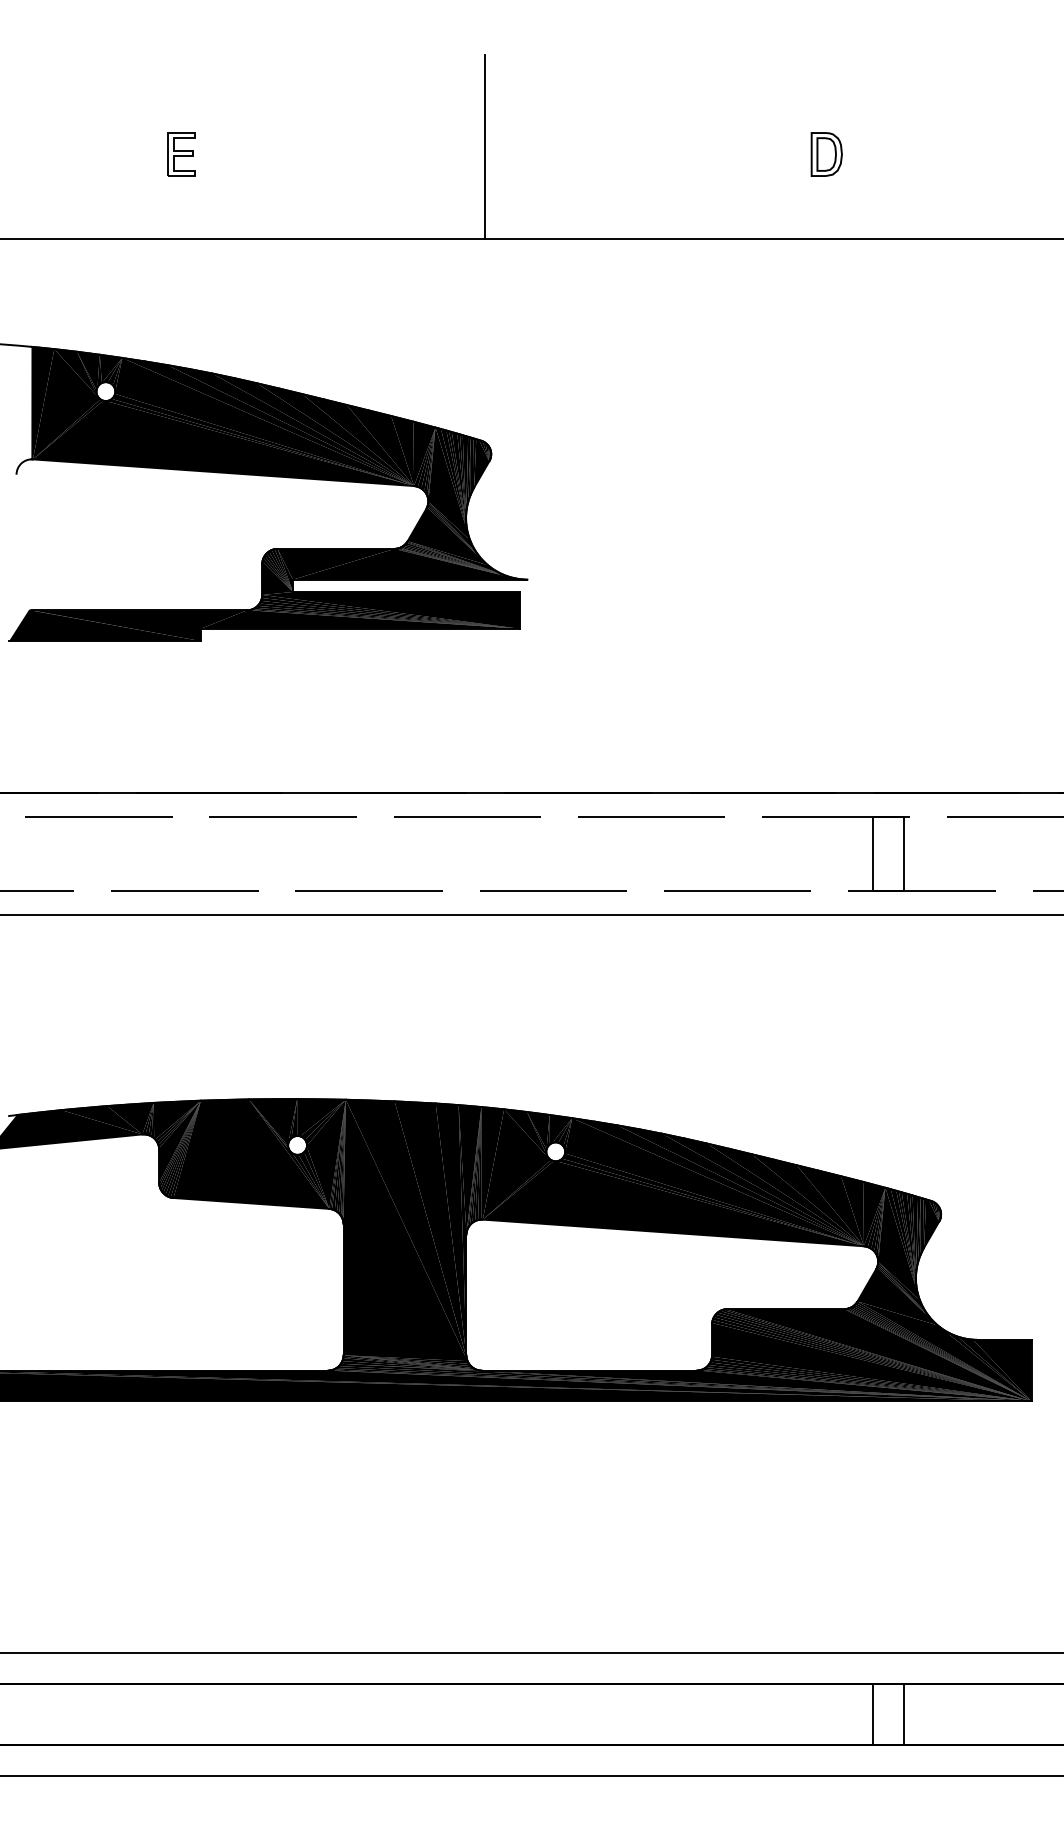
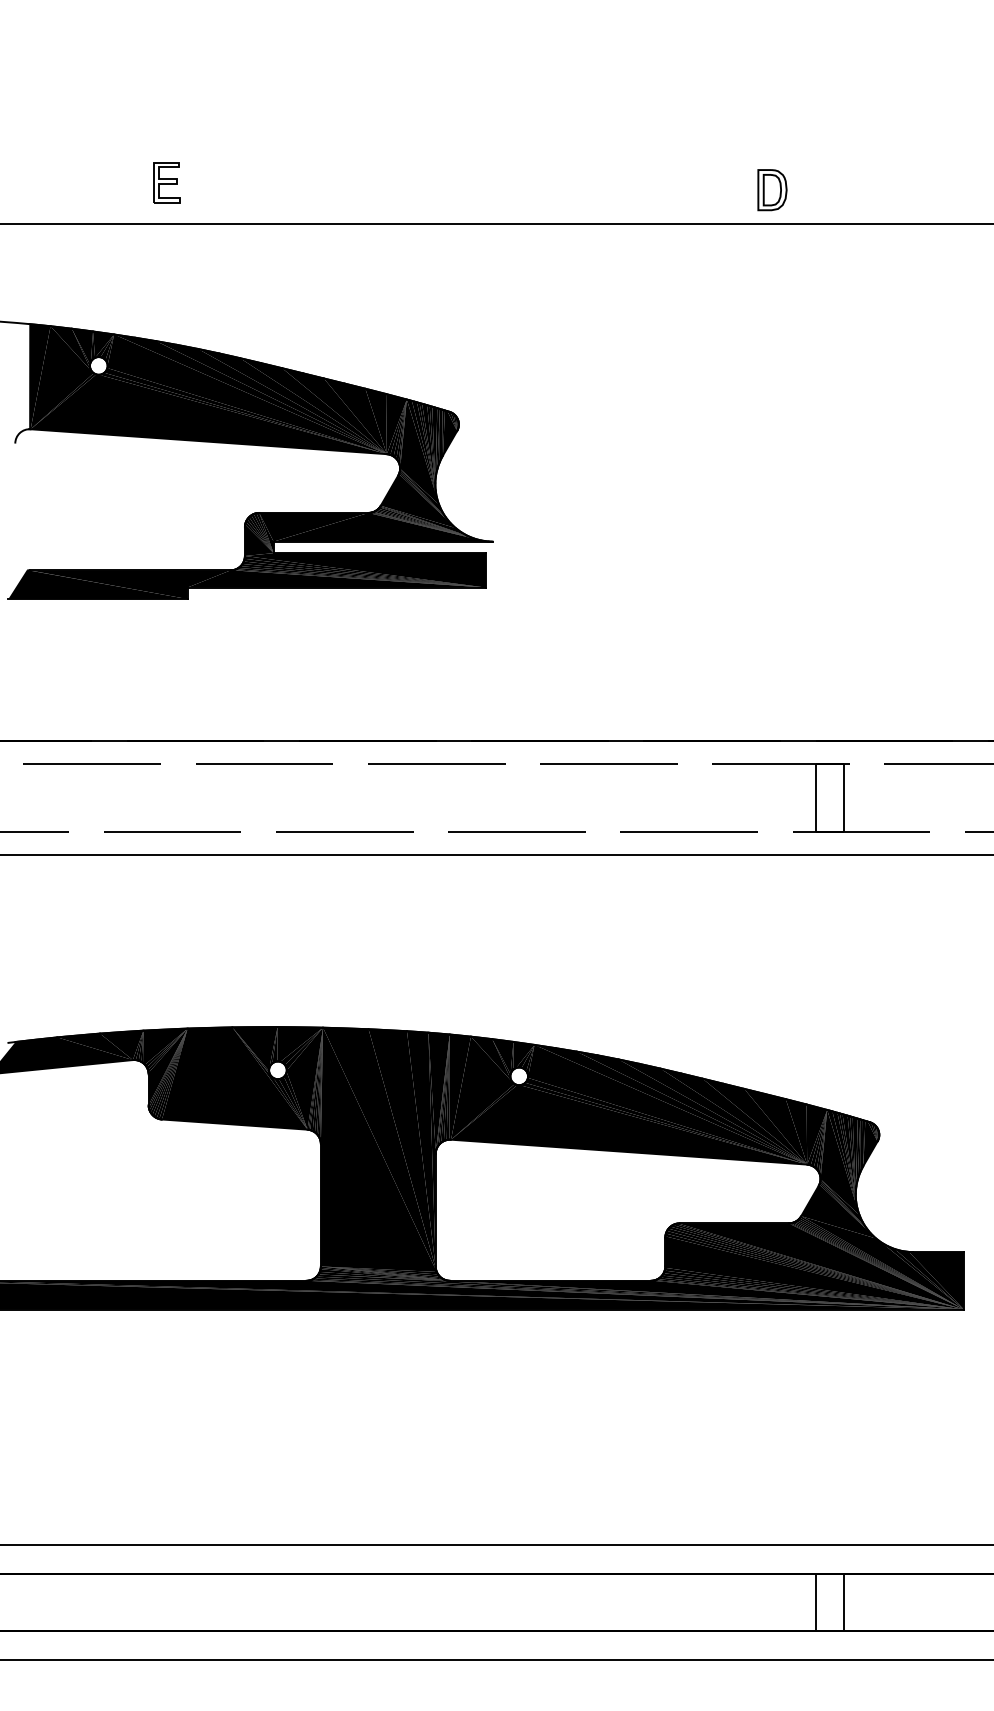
line: (484, 146) -> (452, 136), removed
part: (181, 154) -> (166, 182), moved
part: (826, 154) -> (772, 190), moved

